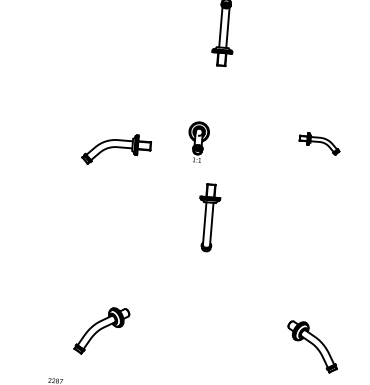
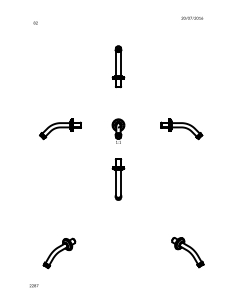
part: (198, 140) -> (118, 130), moved
part: (319, 144) -> (181, 129), size x1.67
part: (116, 150) -> (60, 129), moved

